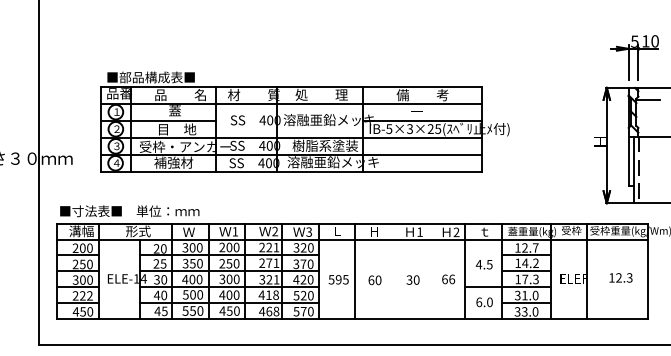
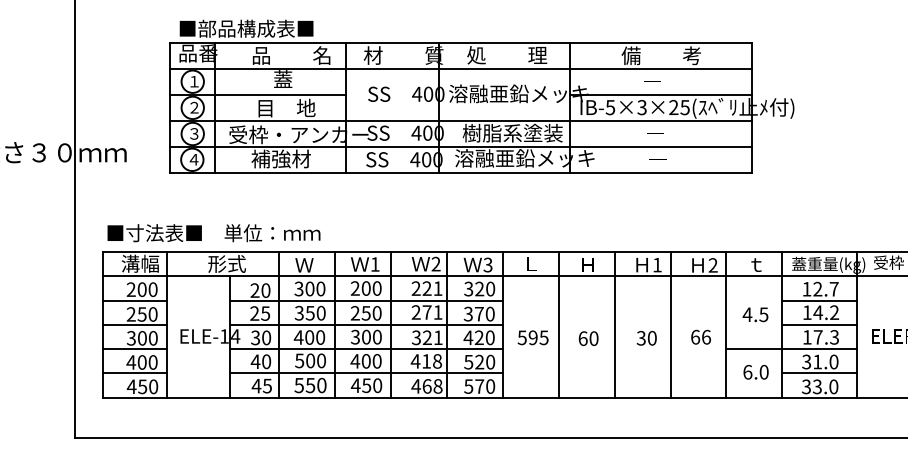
line: (391, 270) -> (613, 323), added
line: (428, 270) -> (670, 323), added
text: (82, 295) -> (141, 361), 222 -> 400

